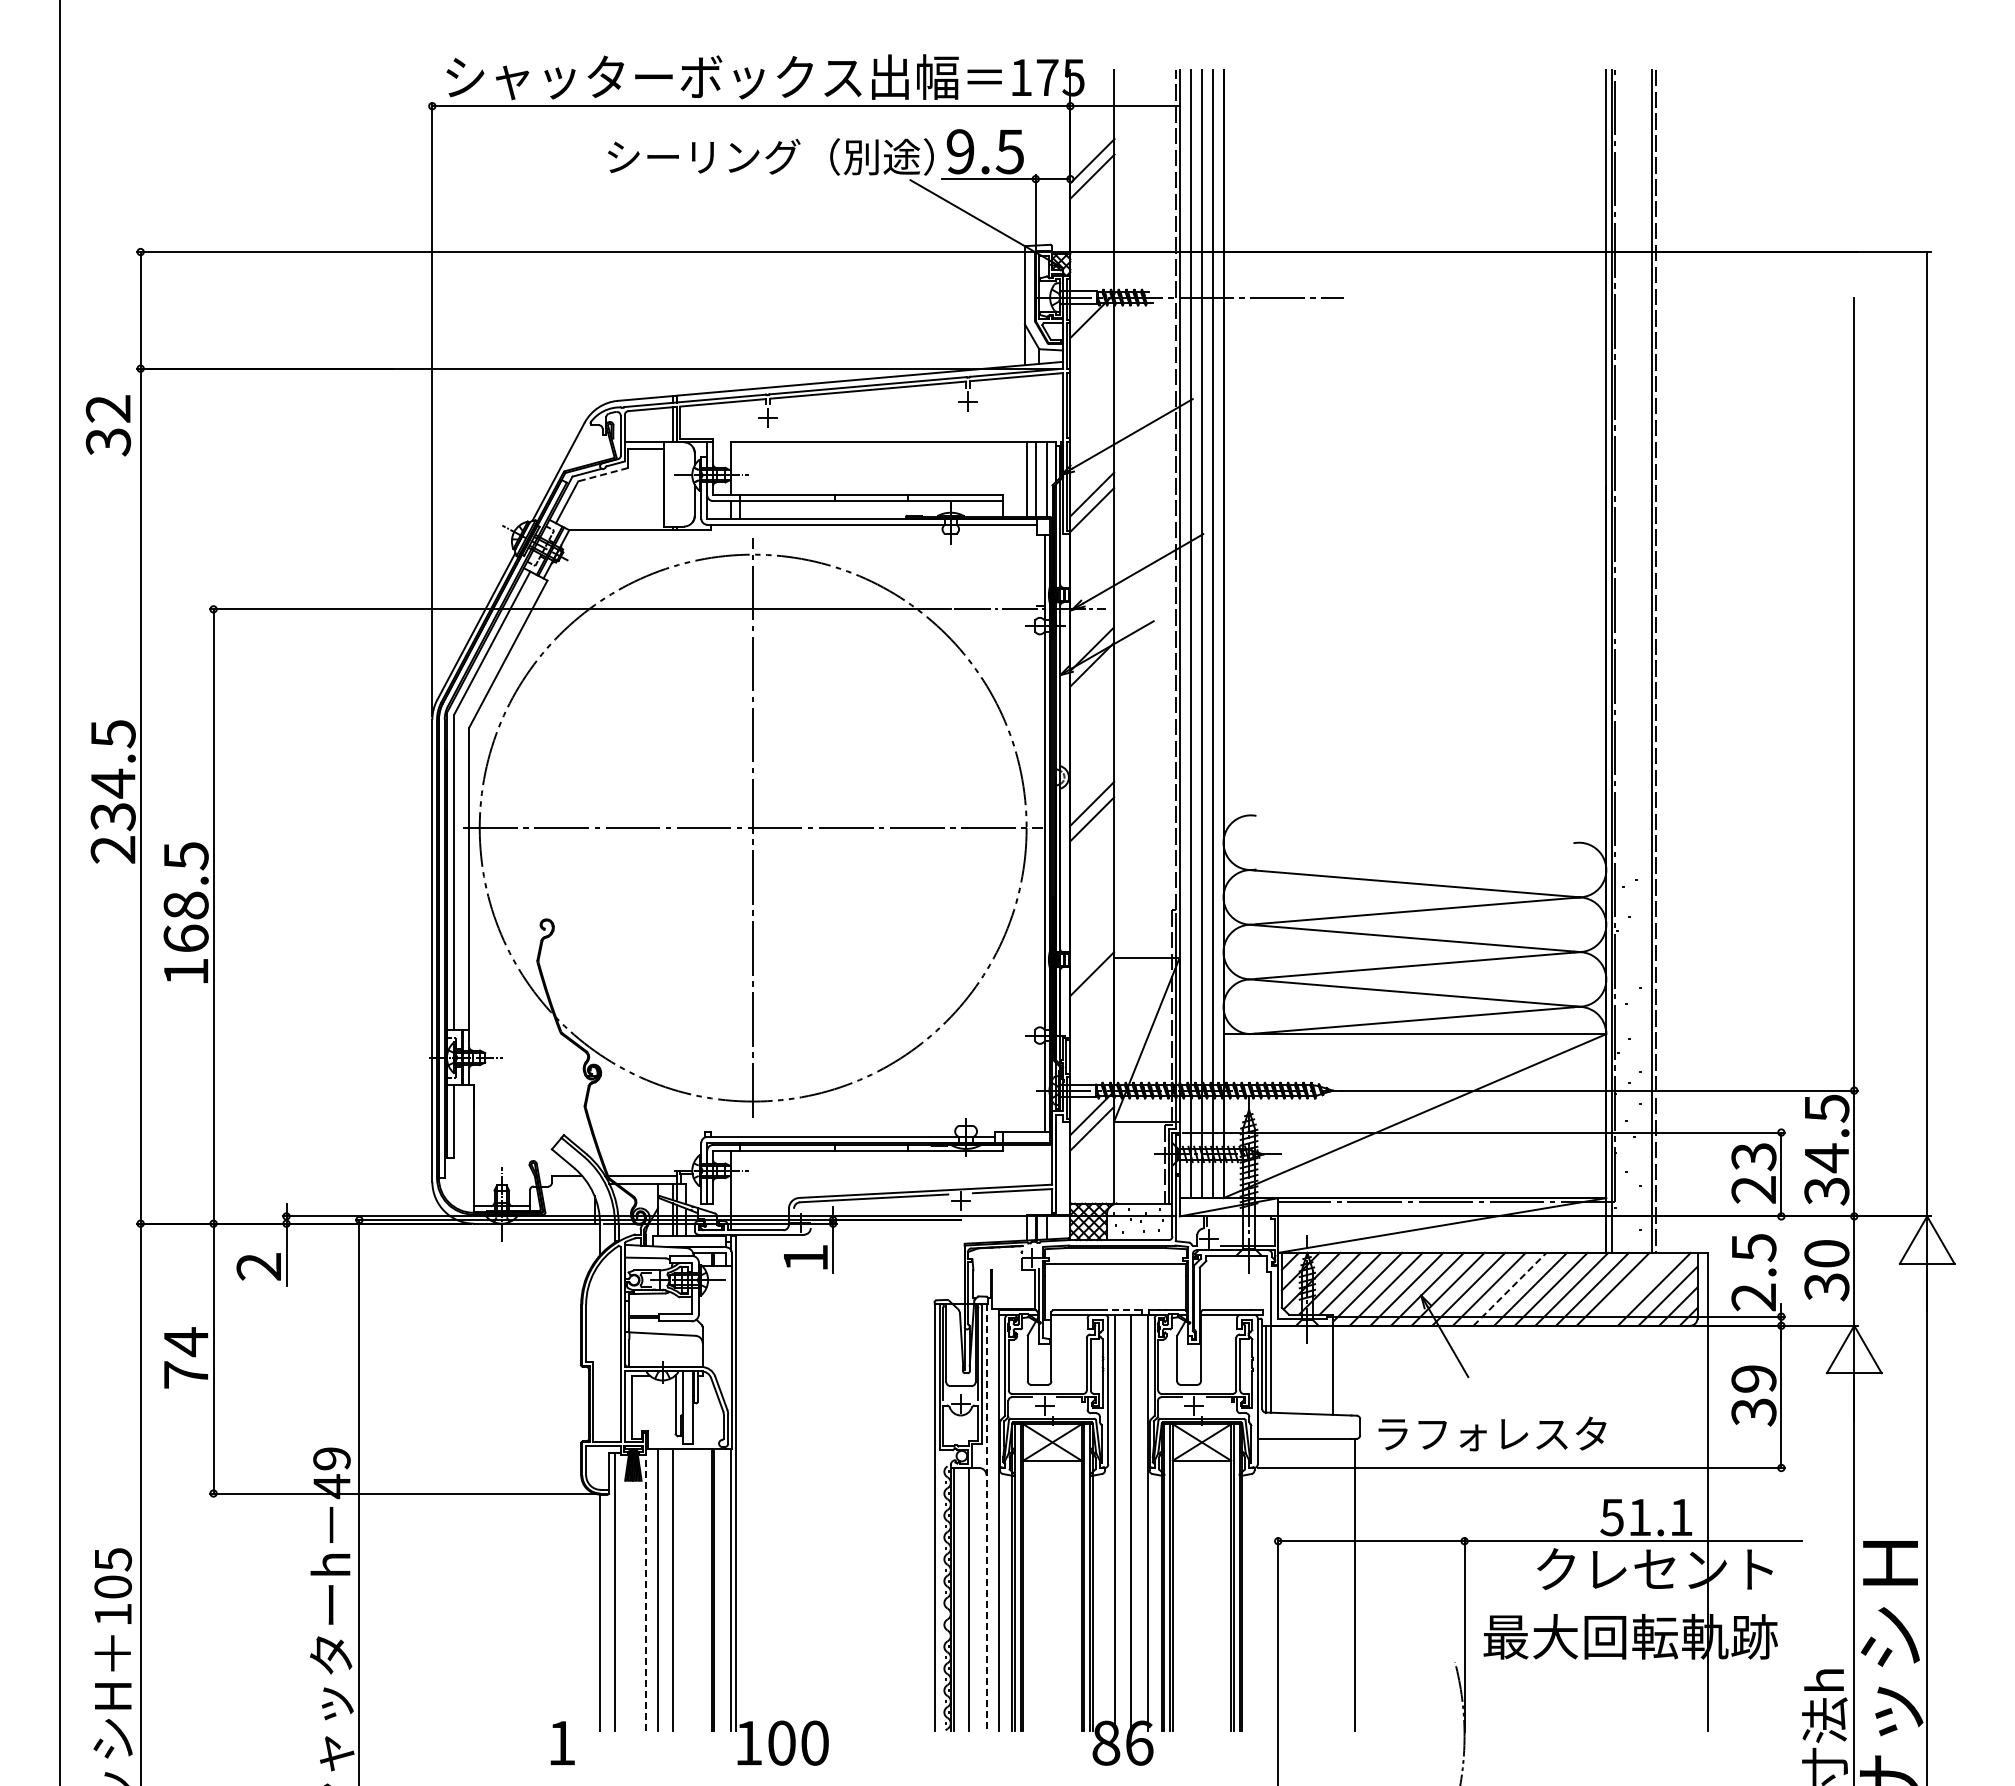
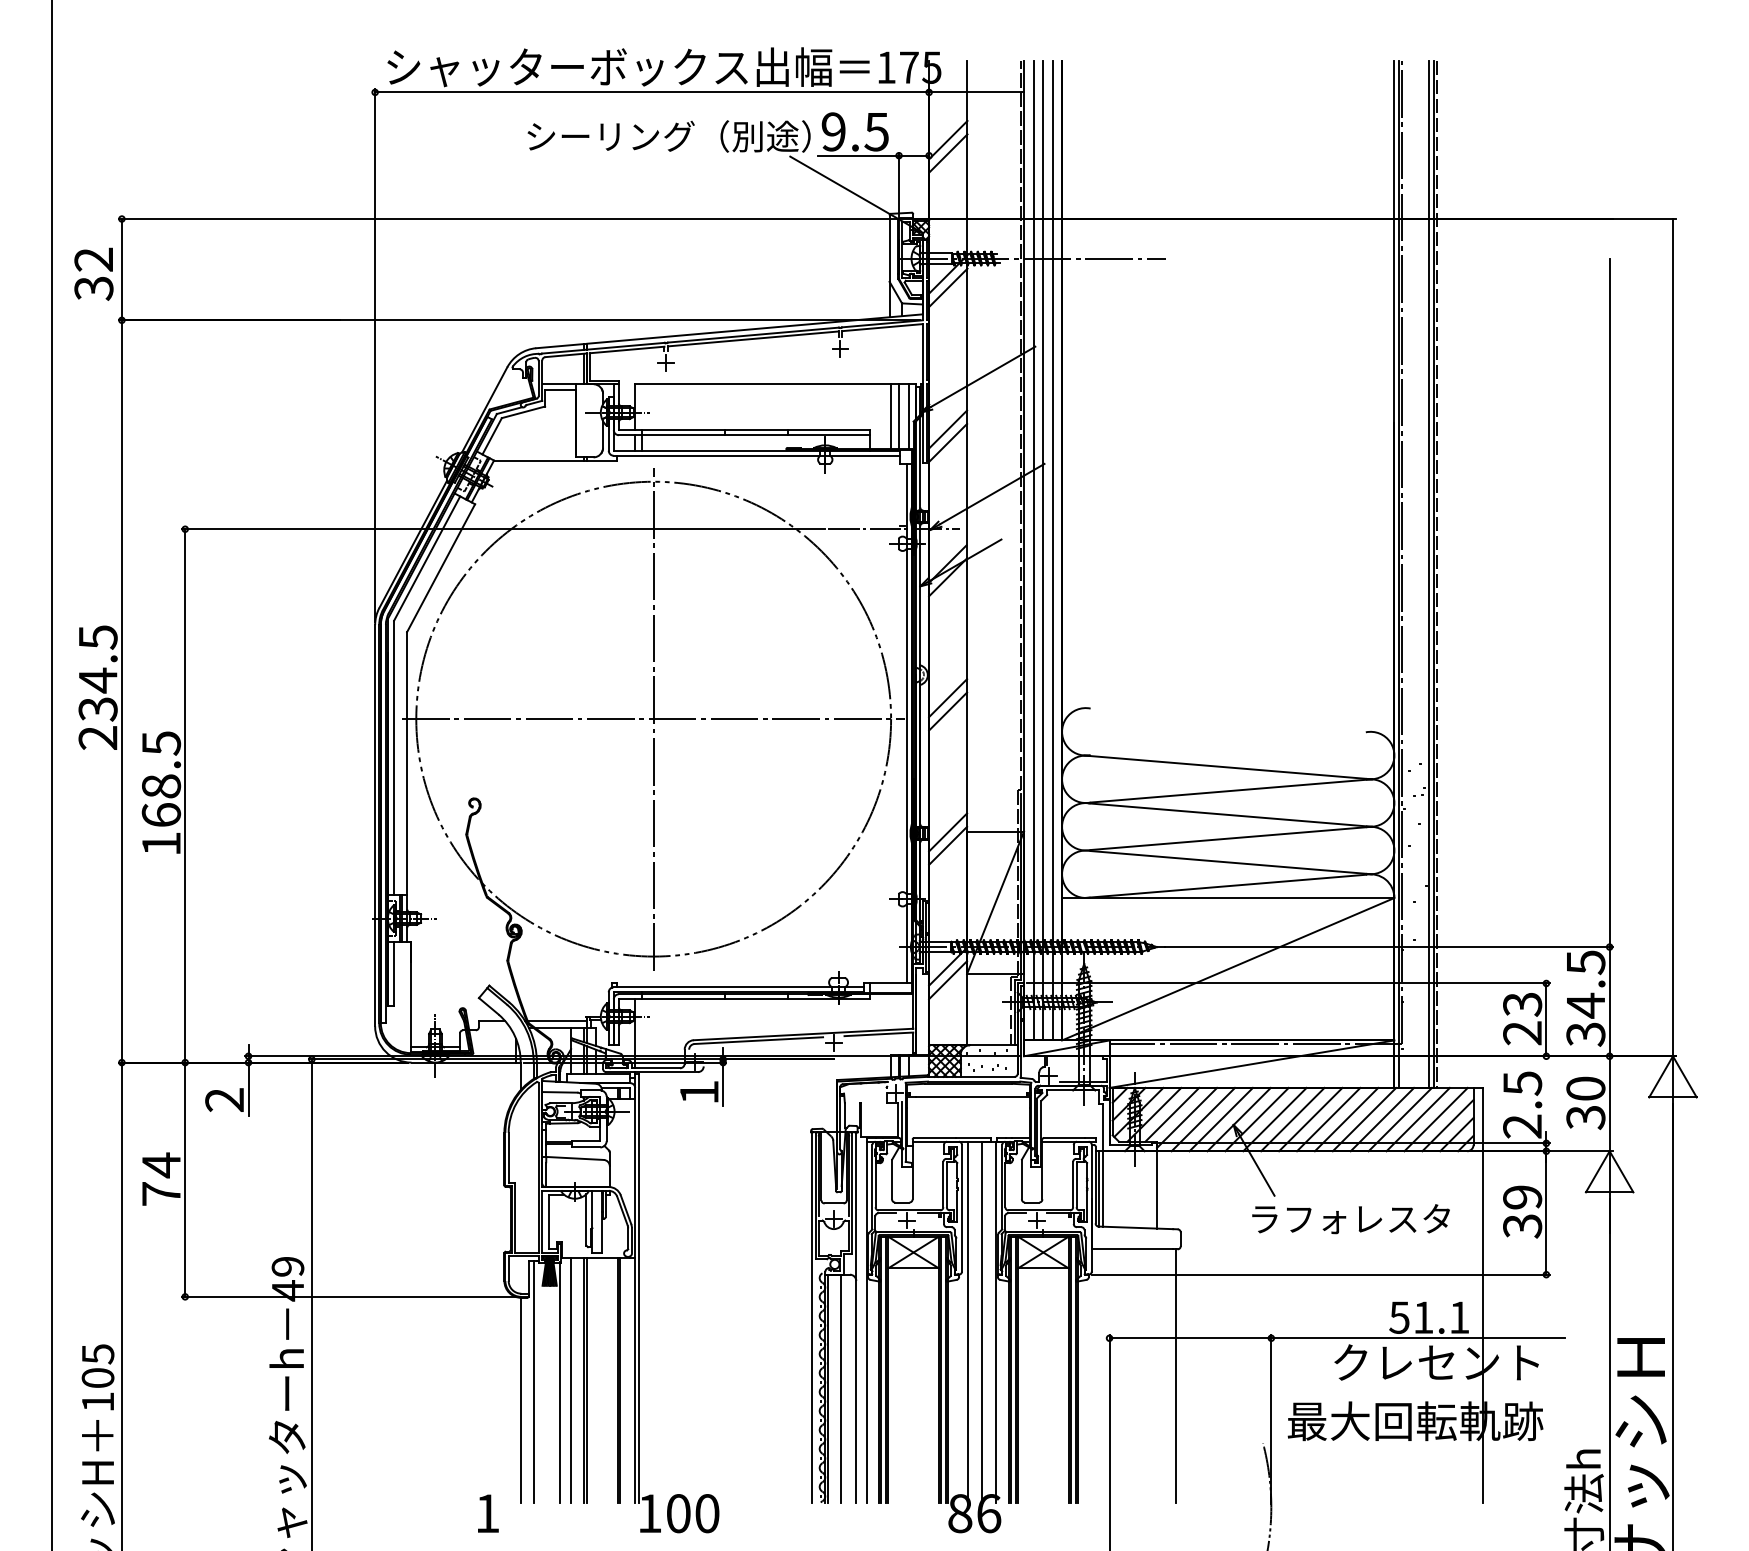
line: (1092, 331) -> (948, 288), added
text: (108, 425) -> (93, 274), moved
line: (603, 474) -> (523, 412), dashed -> solid
line: (1646, 660) -> (1429, 573), added
line: (1092, 958) -> (948, 832), added
line: (1633, 1288) -> (1417, 1118), added
line: (1509, 1289) -> (1310, 1119), dashed -> solid
line: (1121, 1310) -> (973, 1137), dashed -> solid
text: (1492, 1433) -> (1351, 1218), moved
line: (986, 1517) -> (856, 1317), dashed -> solid
line: (676, 1589) -> (587, 1380), added
line: (645, 1591) -> (560, 1381), dashed -> solid

